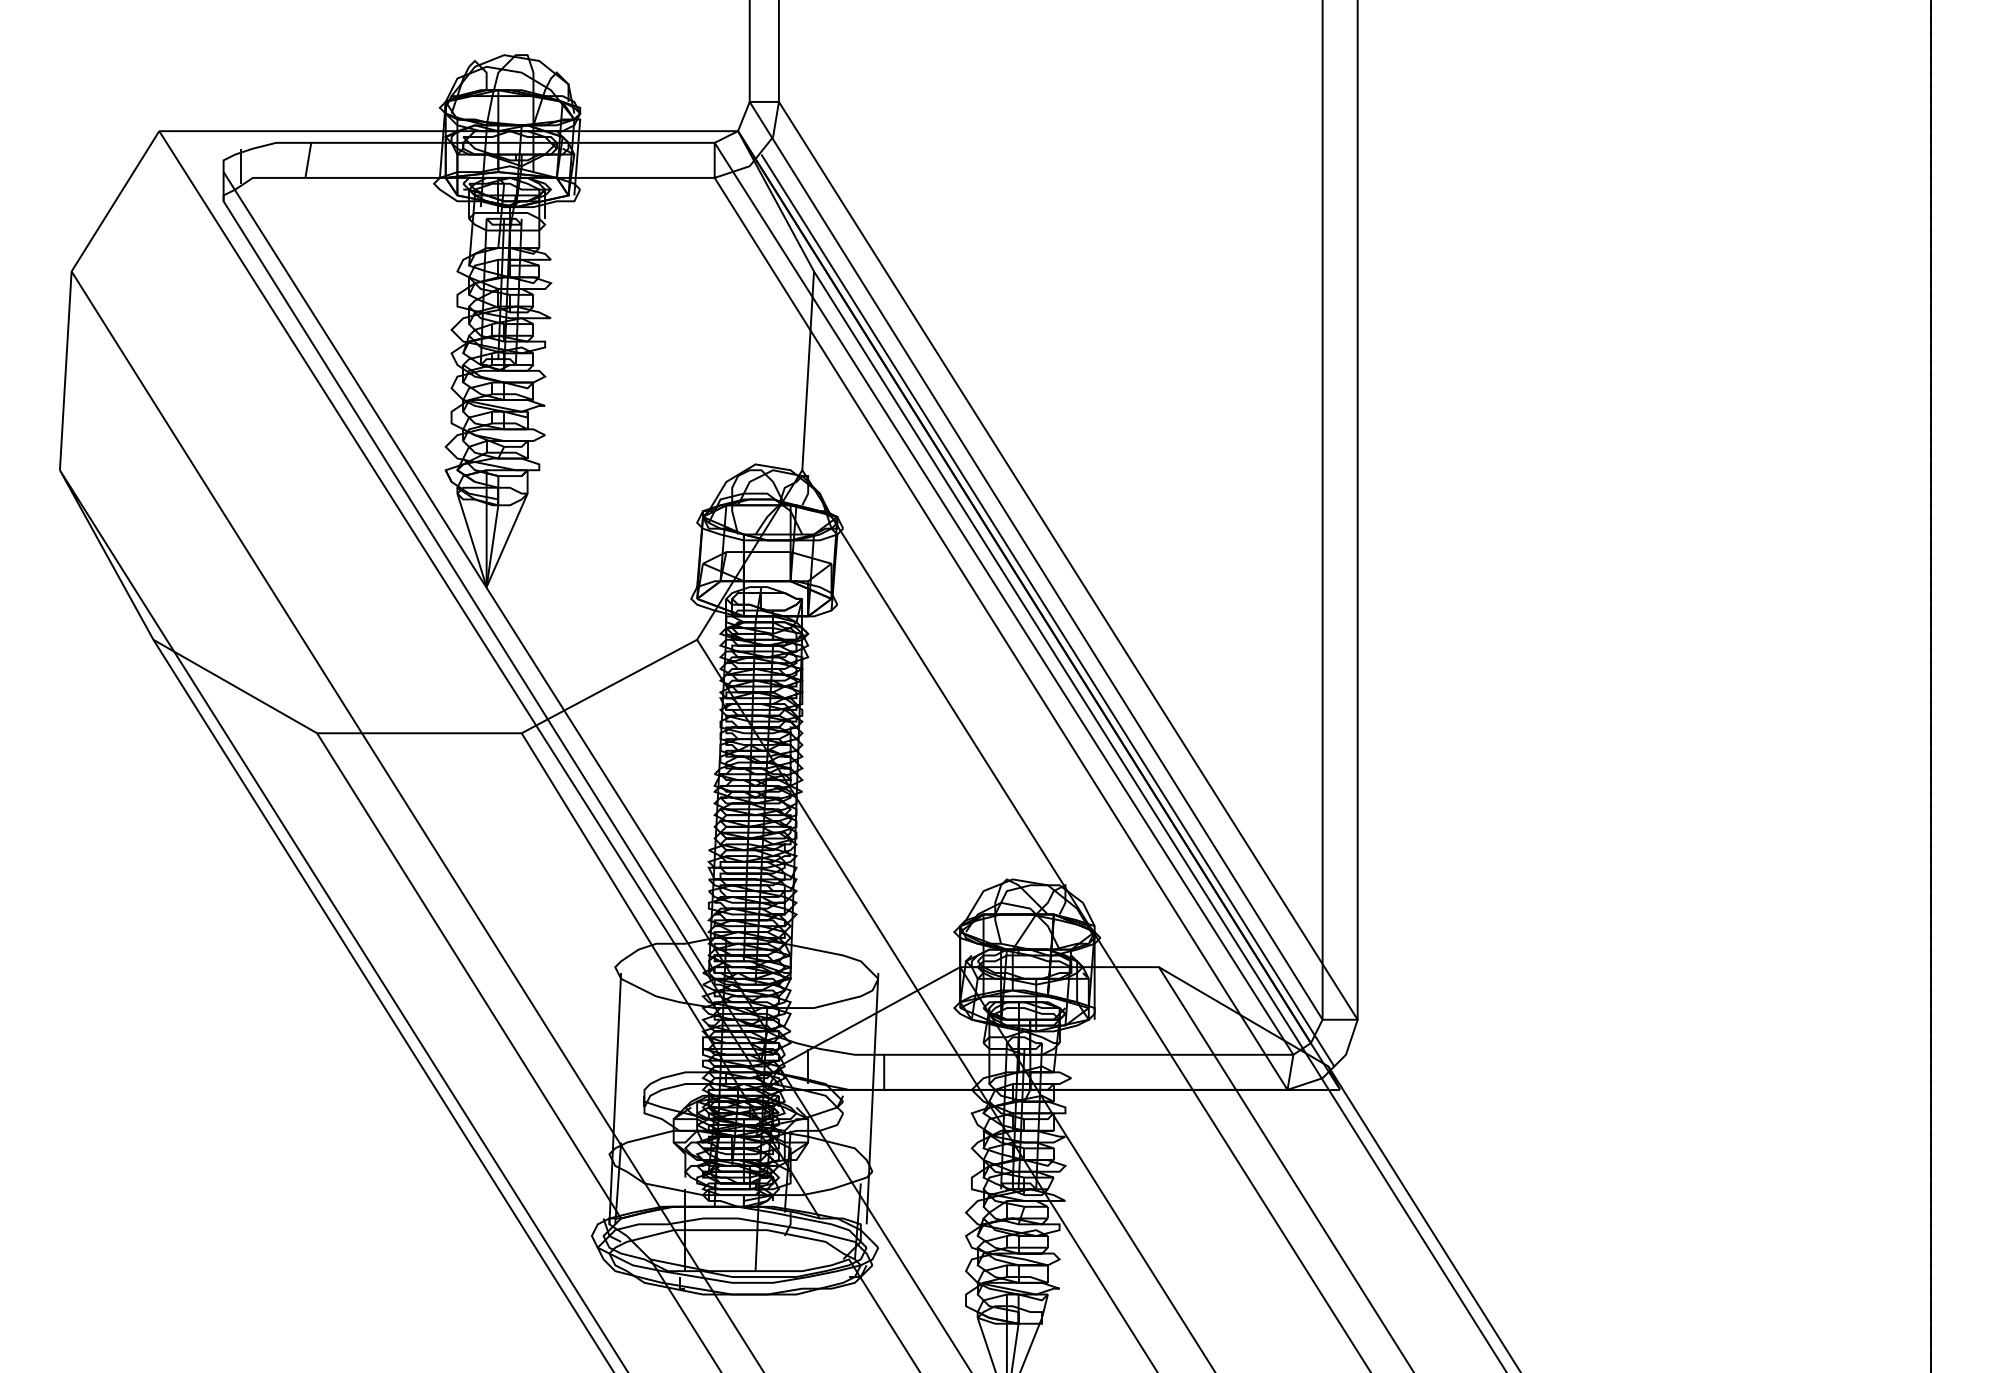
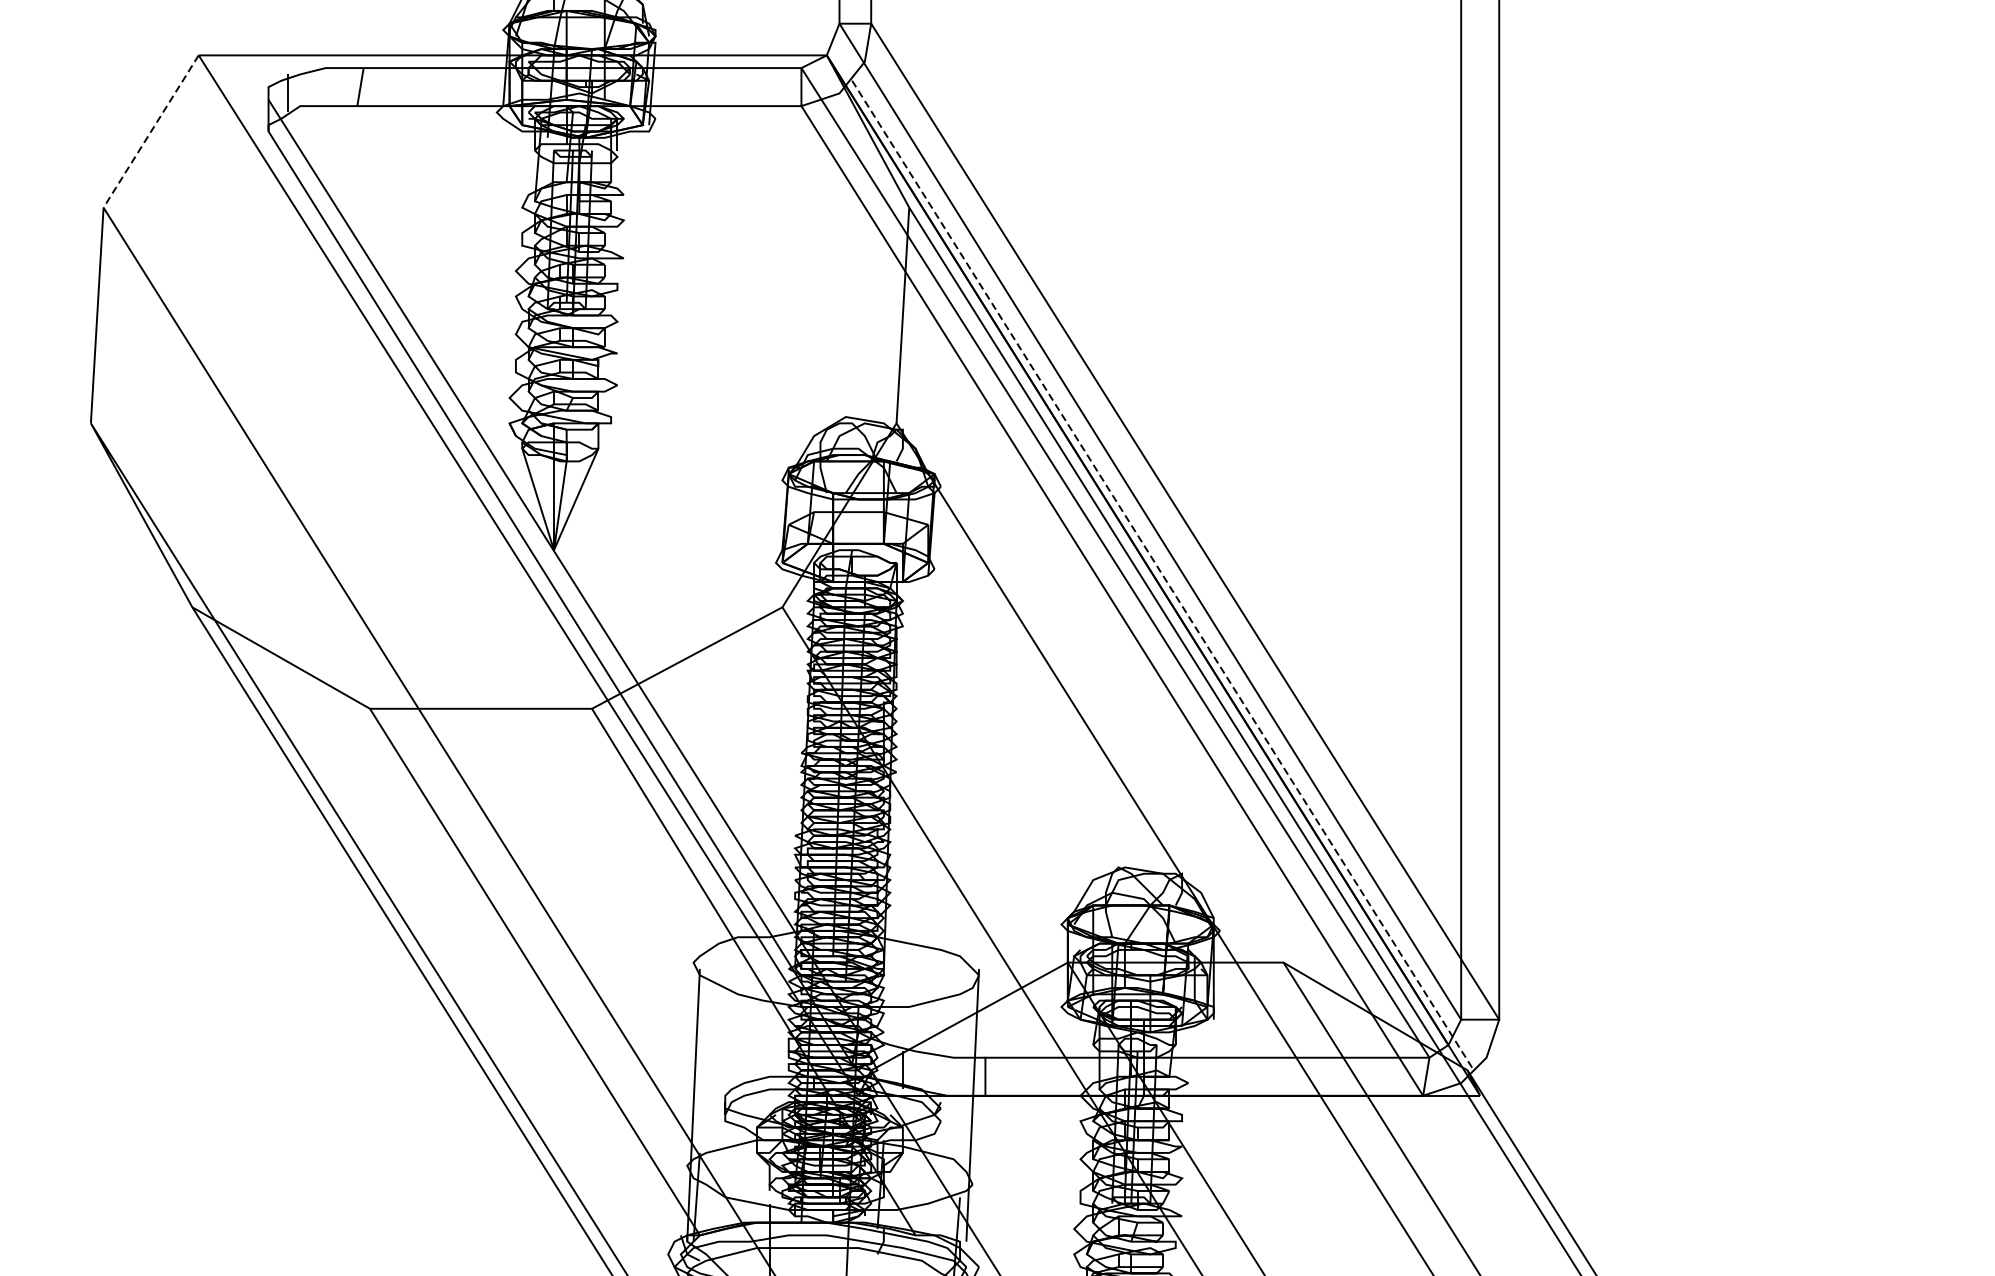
line: (115, 201) -> (151, 131), solid -> dashed
line: (1048, 610) -> (1163, 575), solid -> dashed

